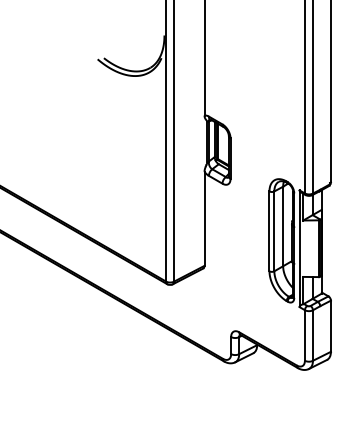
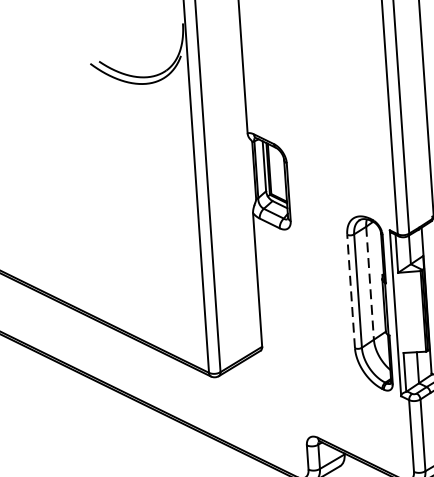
line: (283, 226) -> (370, 283), solid -> dashed
line: (269, 231) -> (351, 291), solid -> dashed

